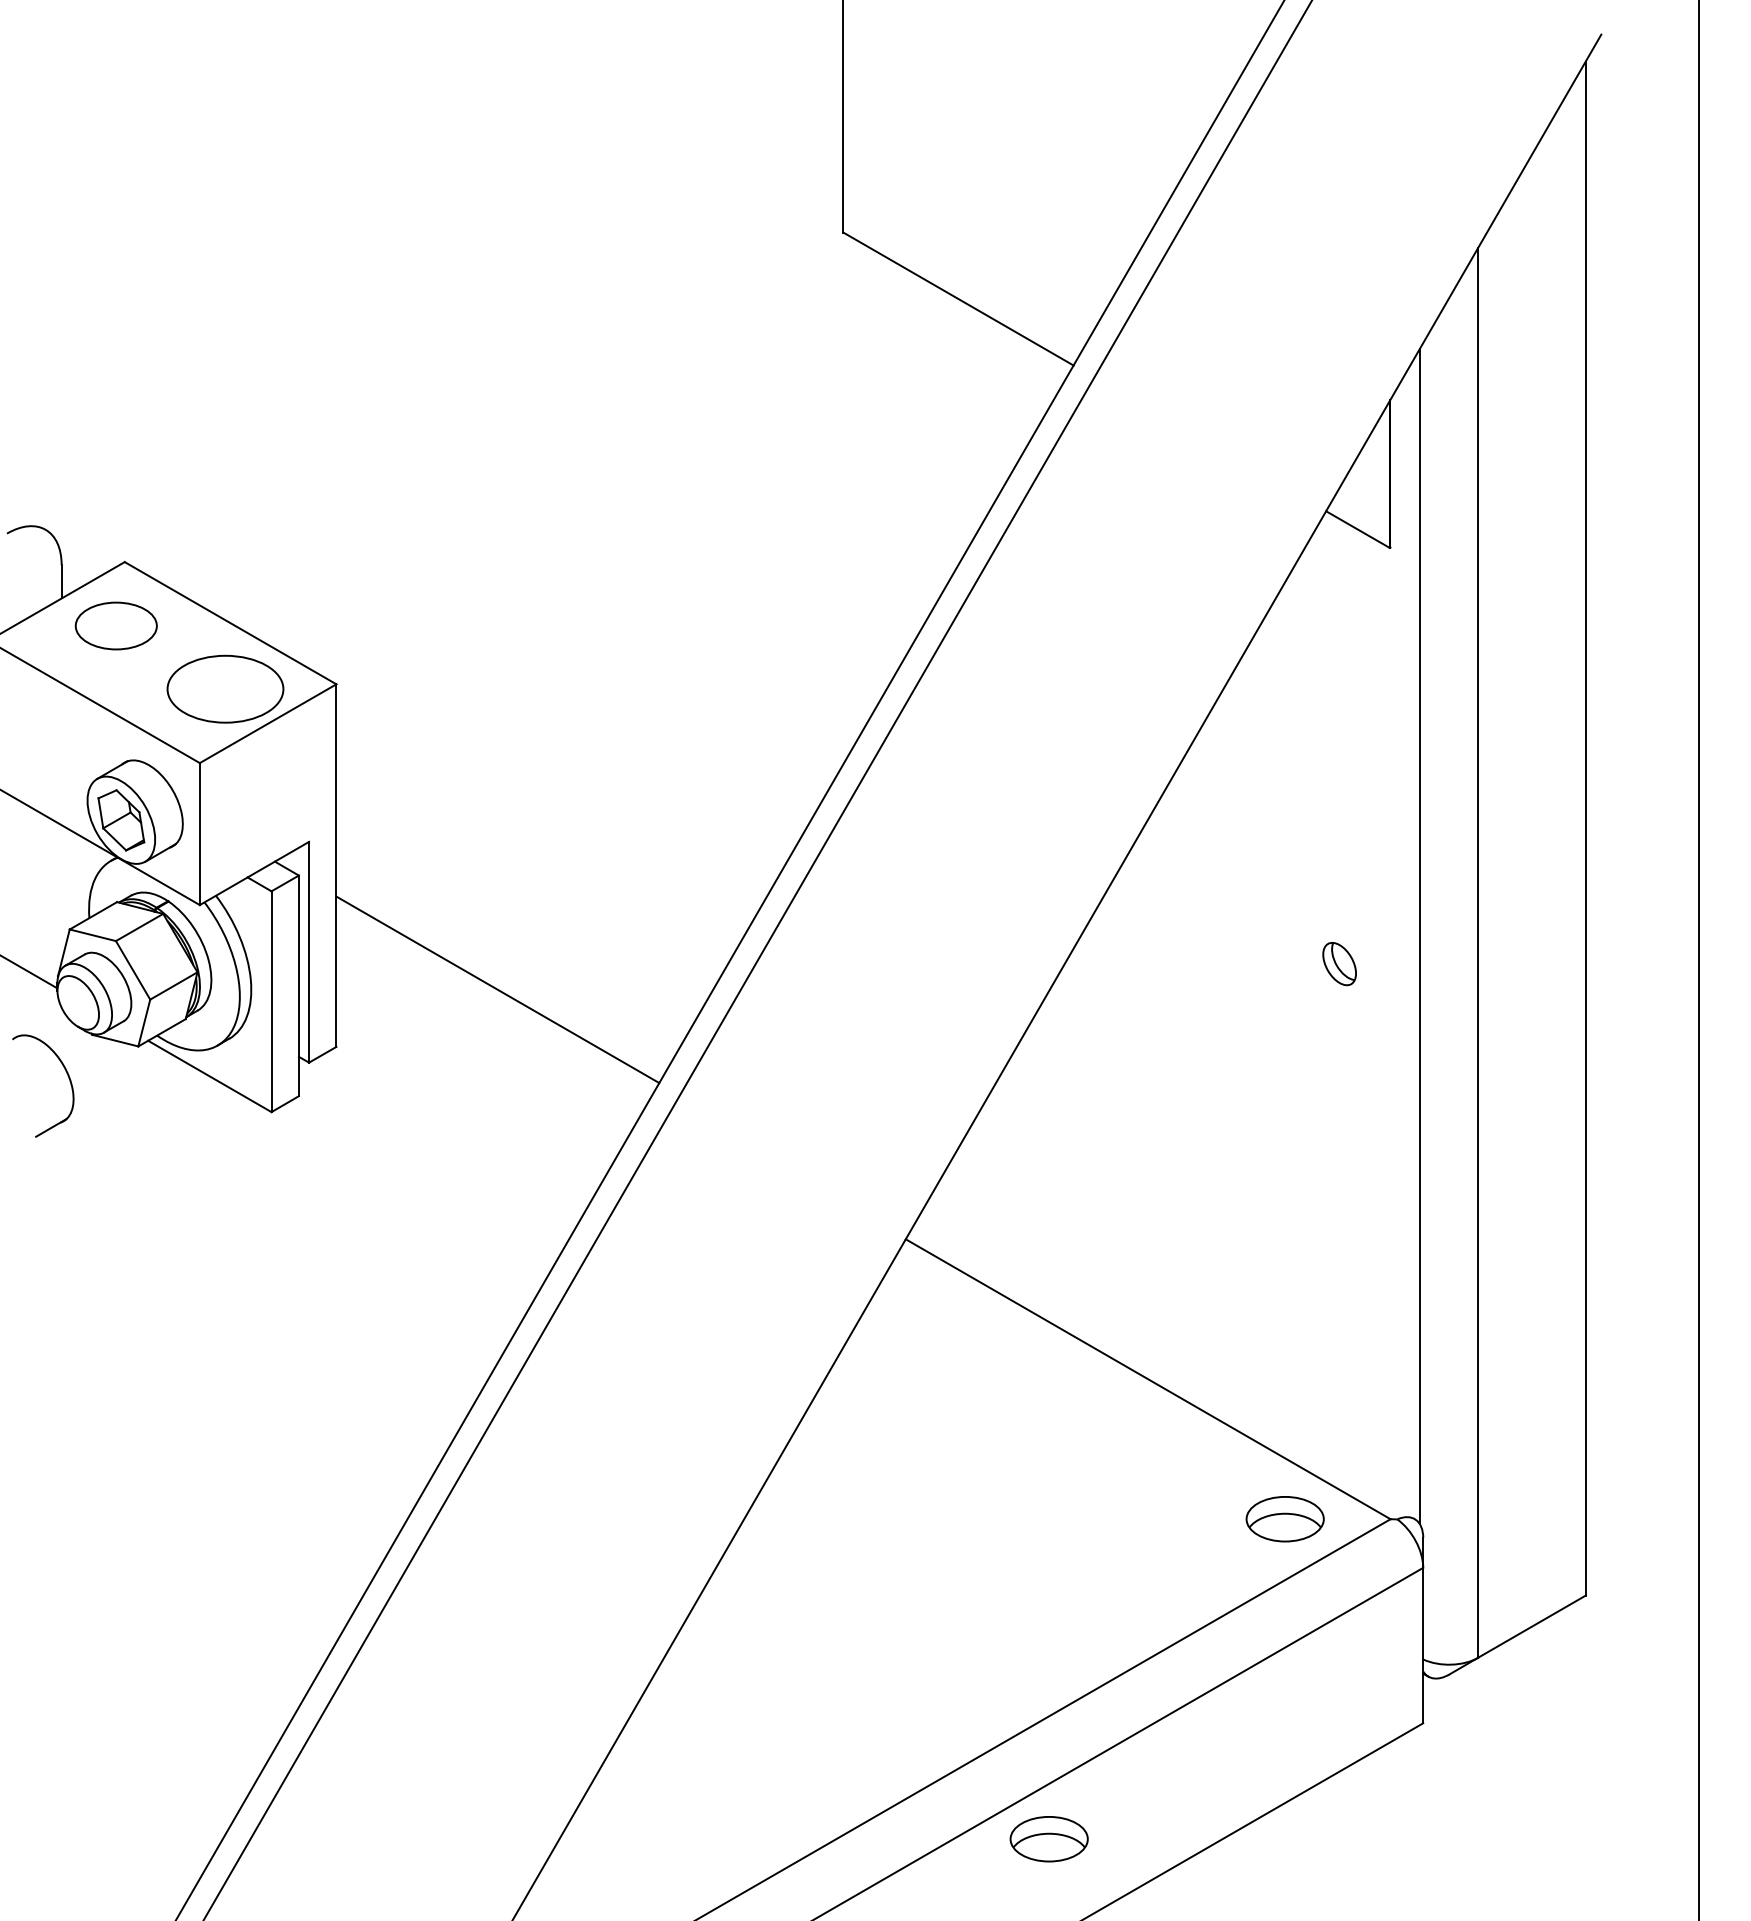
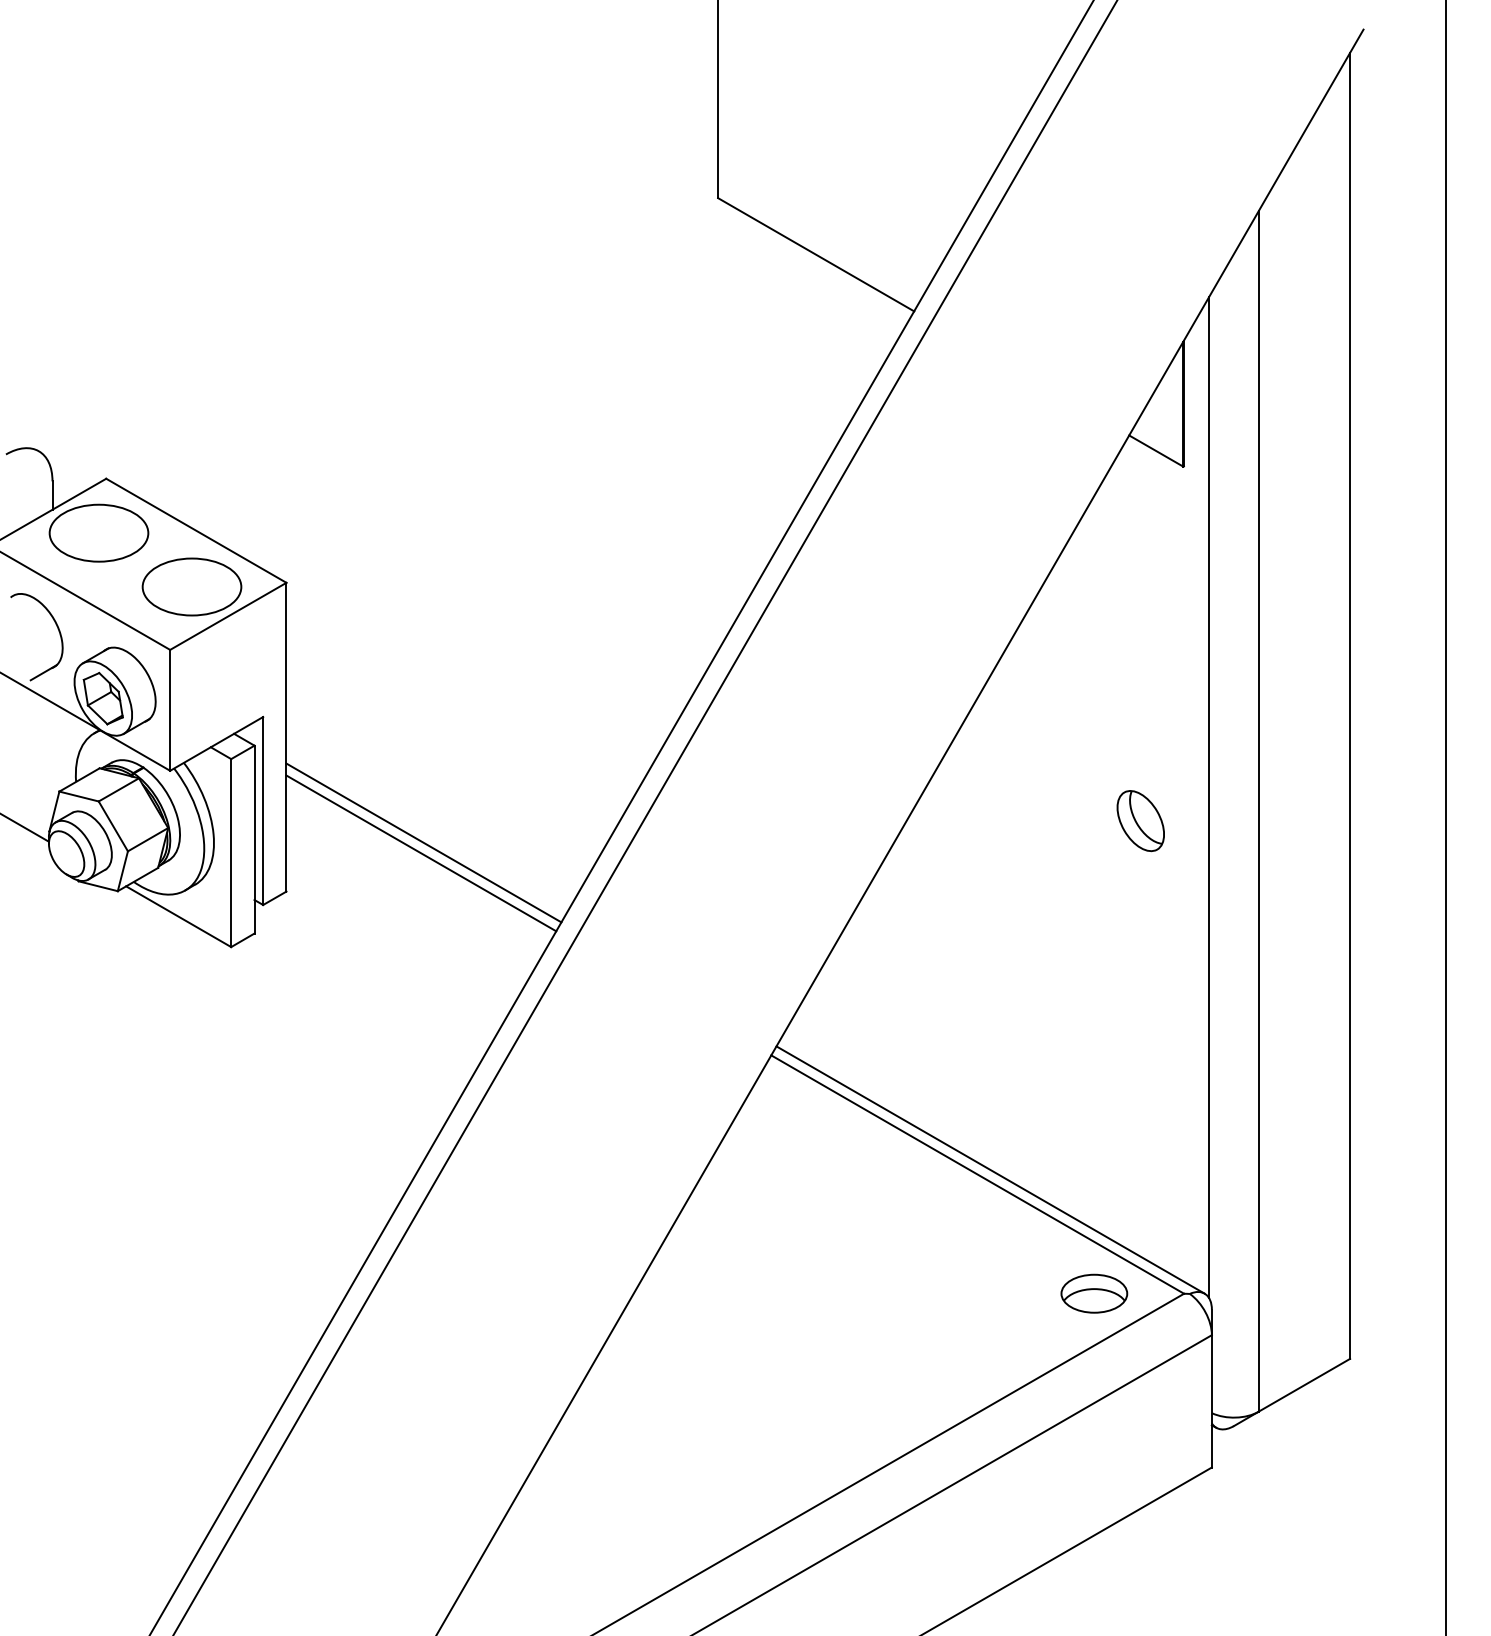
part: (116, 625) -> (99, 532), size x1.43
part: (1339, 963) -> (1140, 820), size x1.67
line: (494, 1001) -> (421, 852), added
part: (67, 1076) -> (57, 628), moved
line: (1162, 1373) -> (989, 1169), added
part: (1048, 1839) -> (892, 1566), removed

